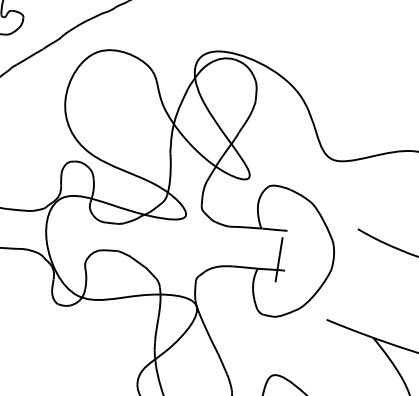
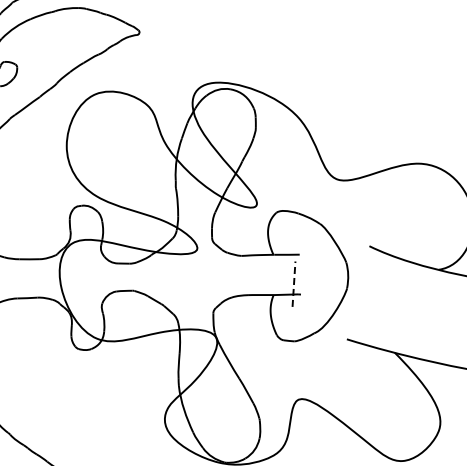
line: (279, 260) -> (294, 284), solid -> dashed

